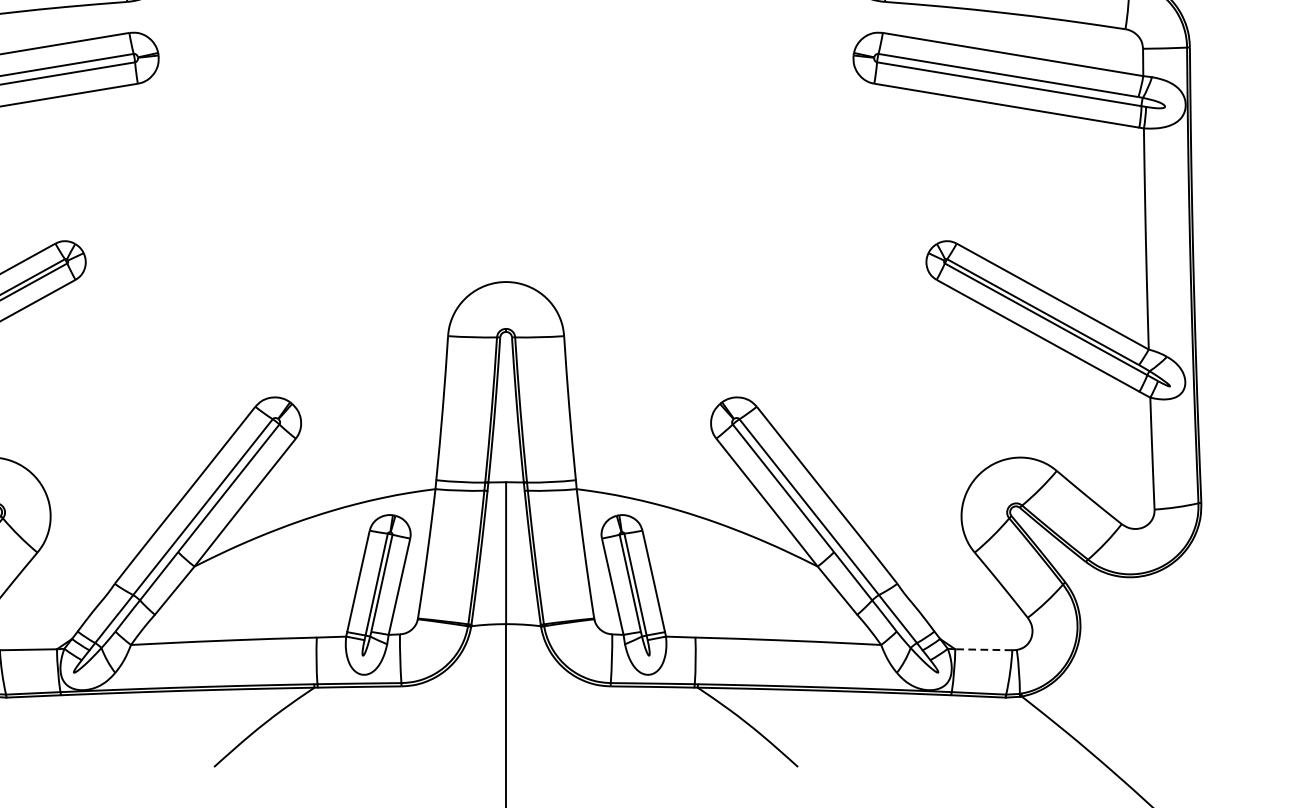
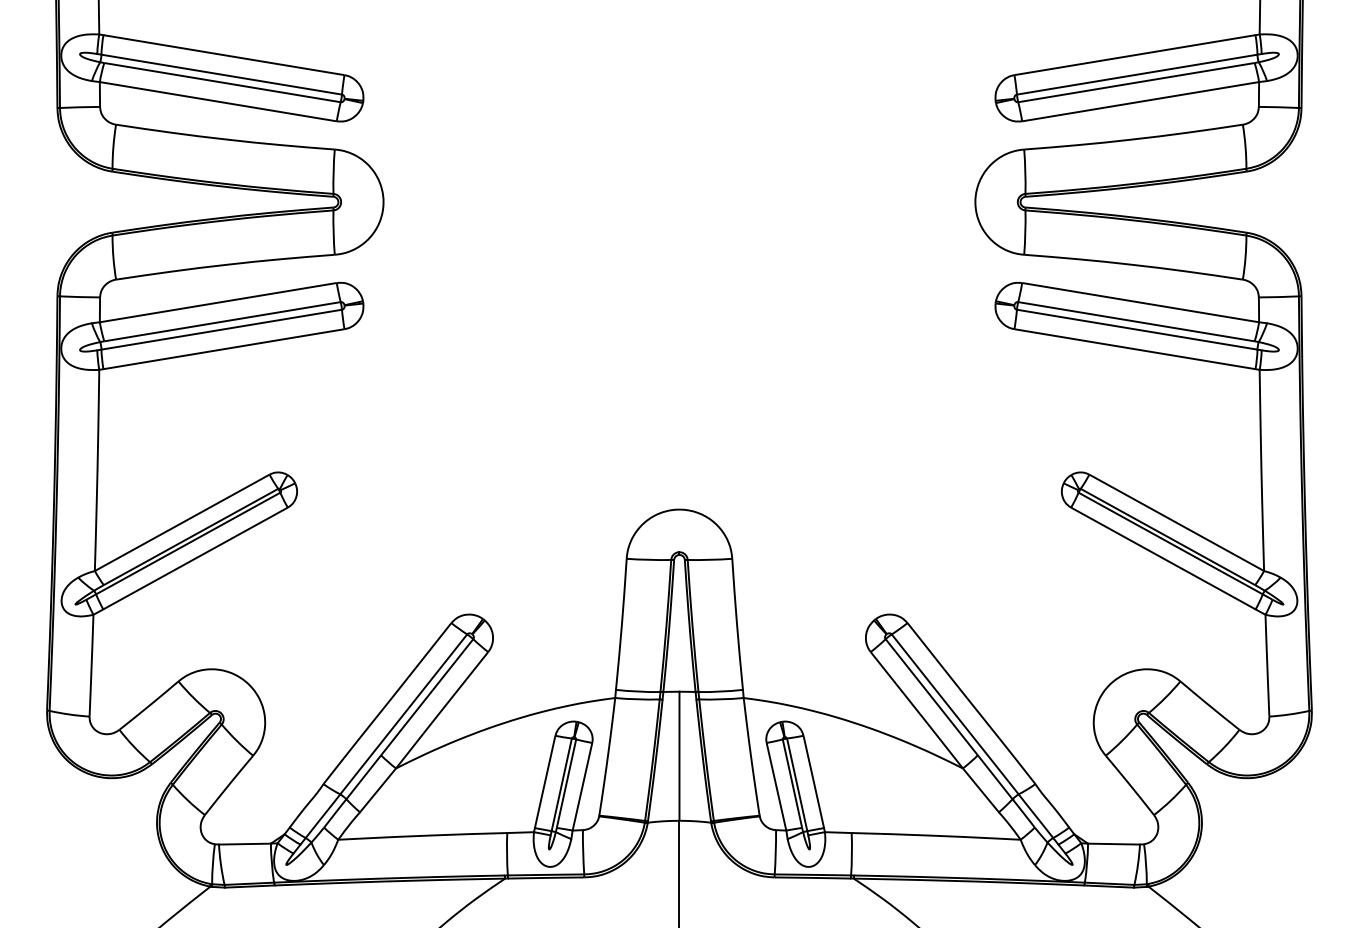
line: (984, 650) -> (1114, 844), dashed -> solid

